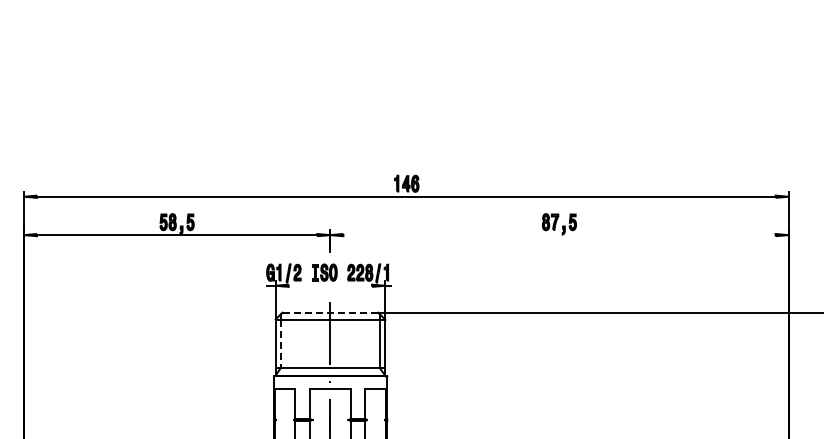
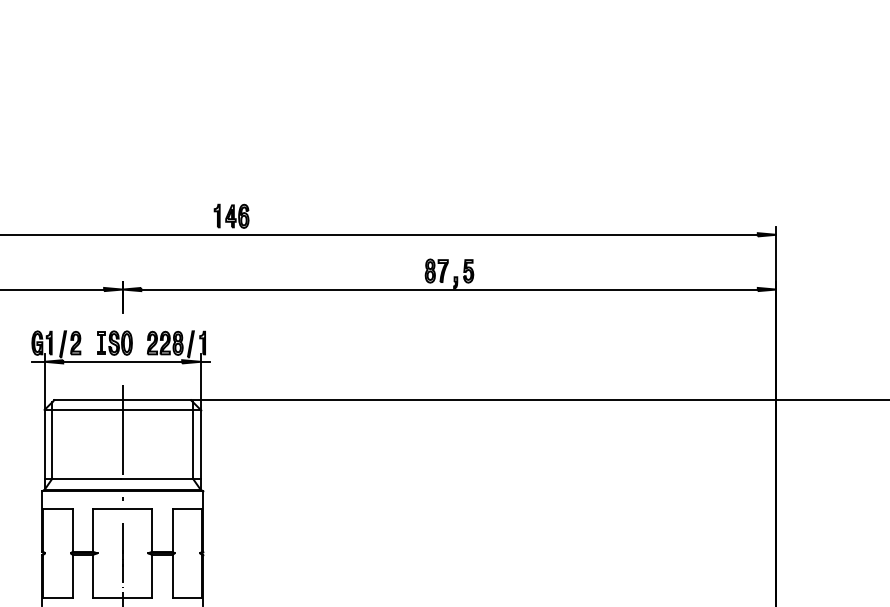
line: (559, 235) -> (449, 290), added
line: (330, 285) -> (122, 361), added
line: (330, 312) -> (122, 399), dashed -> solid
line: (281, 344) -> (52, 445), dashed -> solid

